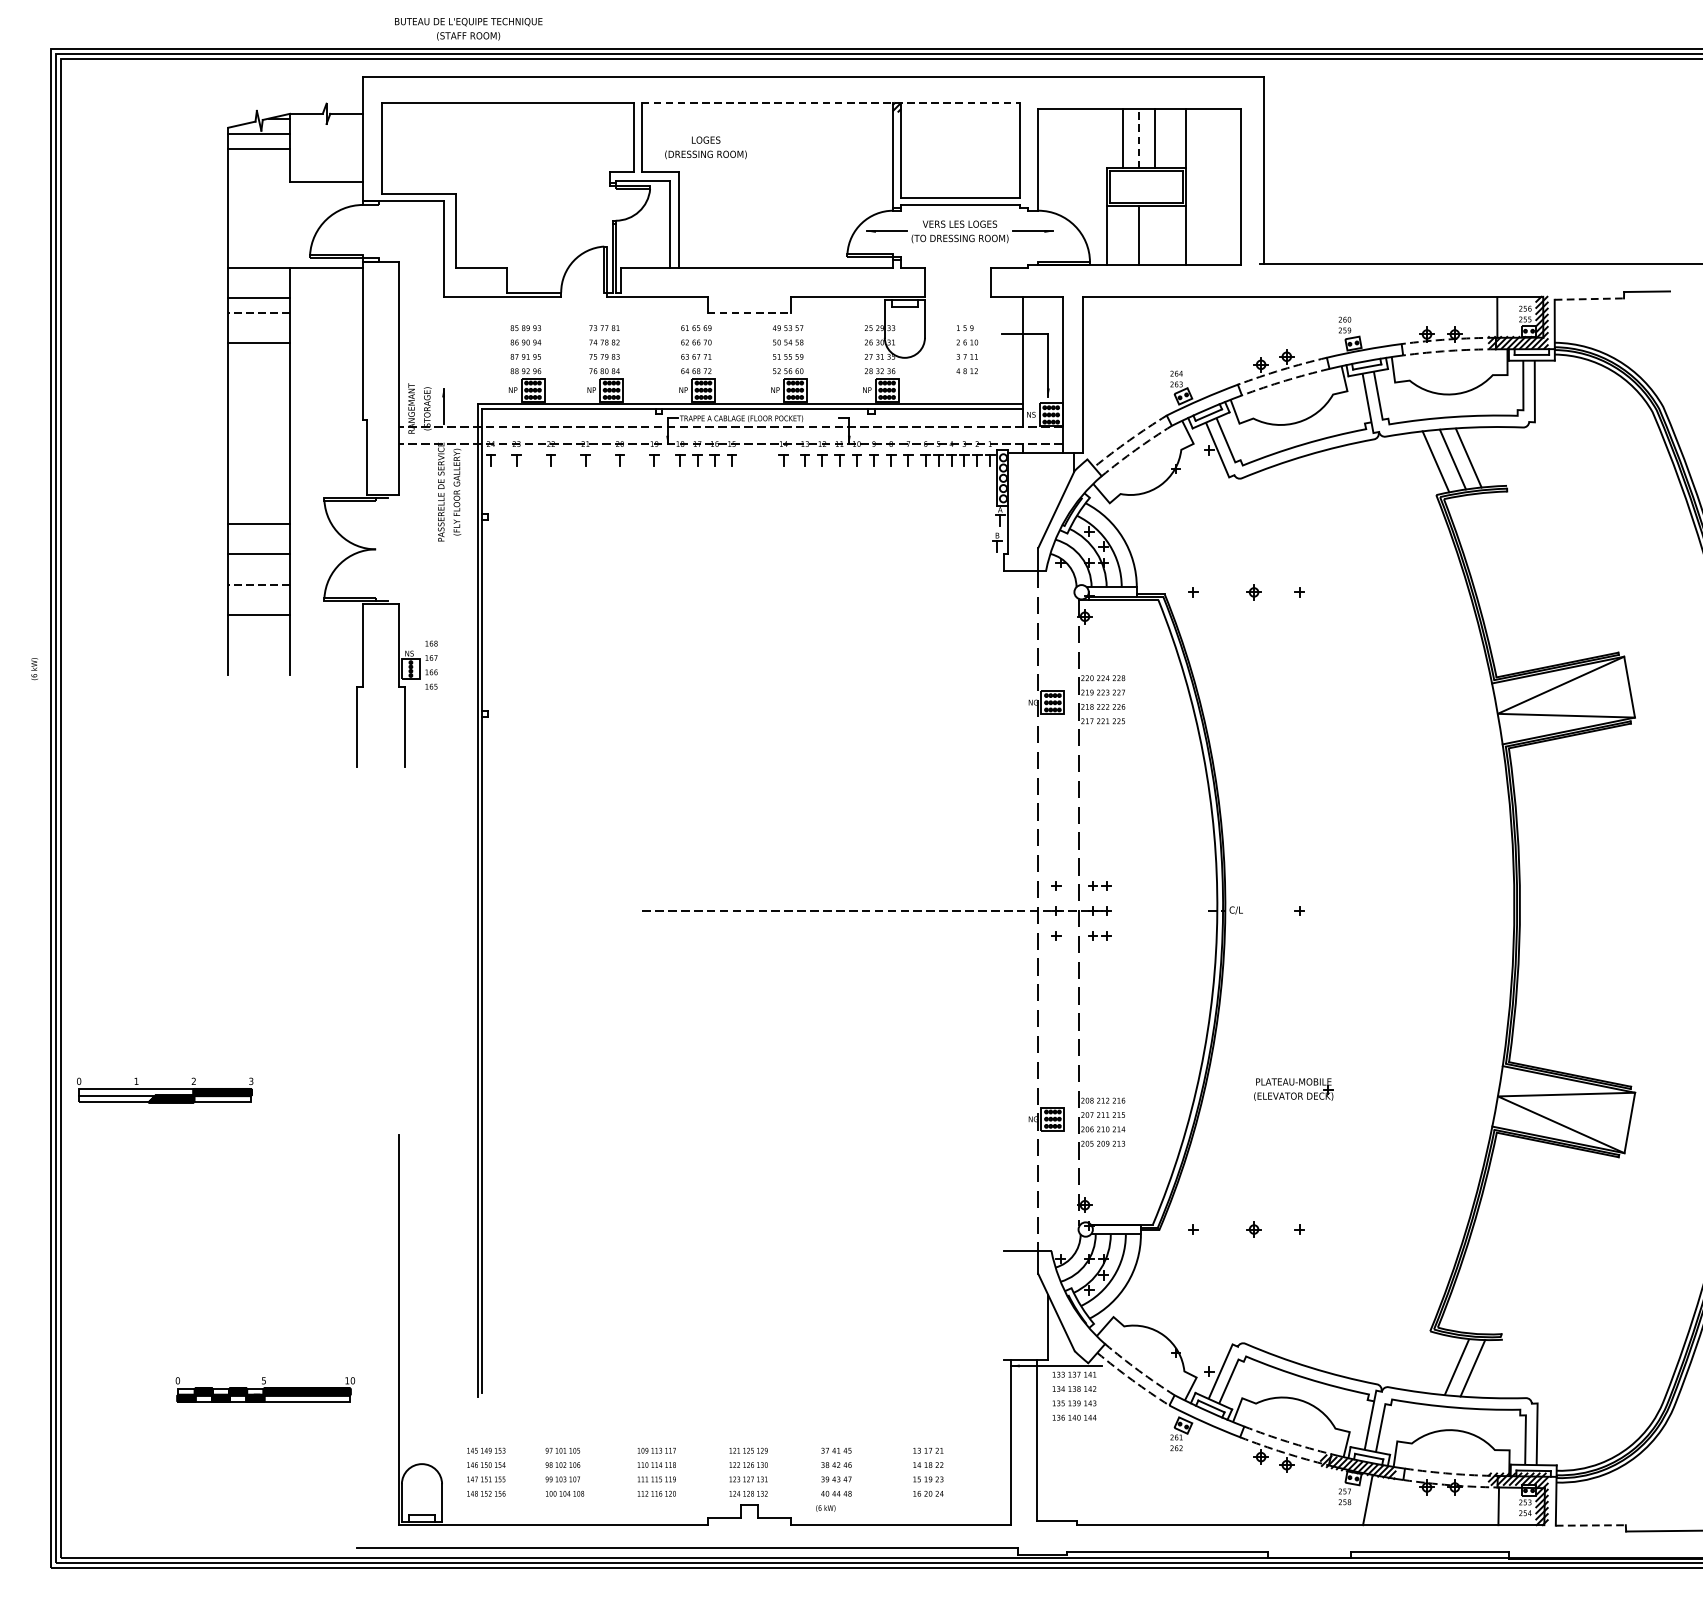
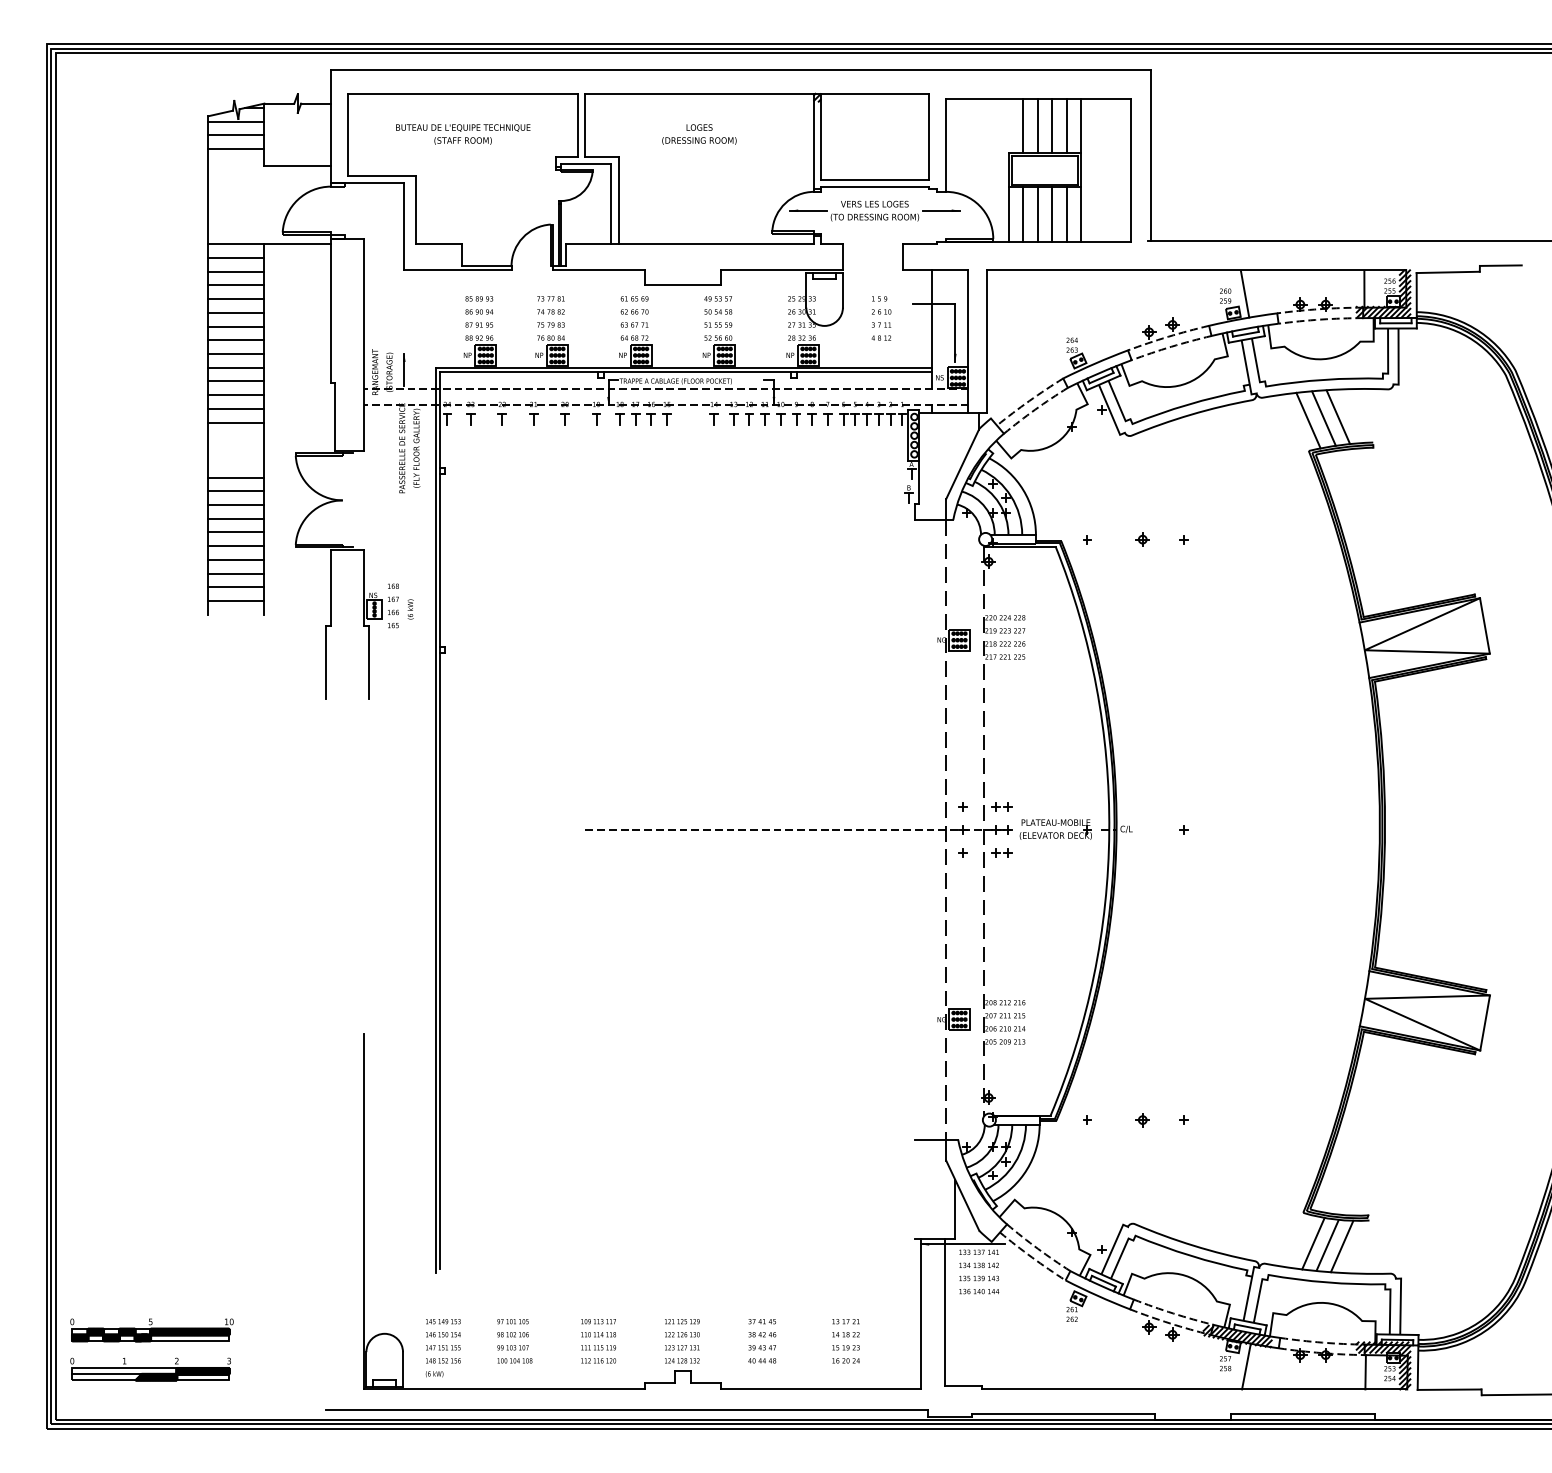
text: (468, 29) -> (463, 134), moved
line: (831, 102) -> (757, 93), dashed -> solid
line: (1138, 137) -> (1037, 125), dashed -> solid
line: (1170, 138) -> (1066, 126), added
text: (706, 147) -> (699, 134), moved
line: (259, 164) -> (236, 149), added
line: (1123, 235) -> (1023, 214), added
line: (1154, 235) -> (1052, 214), added
line: (1170, 235) -> (1066, 214), added
line: (259, 282) -> (236, 257), added
line: (1589, 299) -> (1448, 272), dashed -> solid
line: (748, 312) -> (682, 284), dashed -> solid
line: (258, 313) -> (235, 285), dashed -> solid
line: (1366, 323) -> (1245, 294), added
line: (259, 328) -> (236, 299), added
line: (259, 358) -> (236, 326), added
line: (259, 373) -> (236, 340), added
line: (259, 388) -> (236, 353), added
line: (259, 403) -> (236, 367), added
line: (259, 418) -> (236, 381), added
line: (259, 434) -> (236, 395), added
line: (259, 448) -> (236, 408), added
line: (259, 463) -> (236, 422), added
line: (259, 539) -> (236, 491), added
line: (259, 569) -> (236, 518), added
line: (258, 584) -> (235, 532), dashed -> solid
line: (259, 599) -> (236, 546), added
line: (259, 629) -> (236, 573), added
line: (259, 644) -> (236, 587), added
line: (259, 660) -> (236, 601), added
text: (34, 669) -> (410, 609), moved
part: (1293, 1089) -> (1055, 829), moved
part: (164, 1090) -> (150, 1369), moved
line: (1441, 1364) -> (1313, 1243), added
part: (264, 1390) -> (151, 1330), moved
text: (825, 1508) -> (434, 1374), moved
line: (1590, 1525) -> (1449, 1389), dashed -> solid

